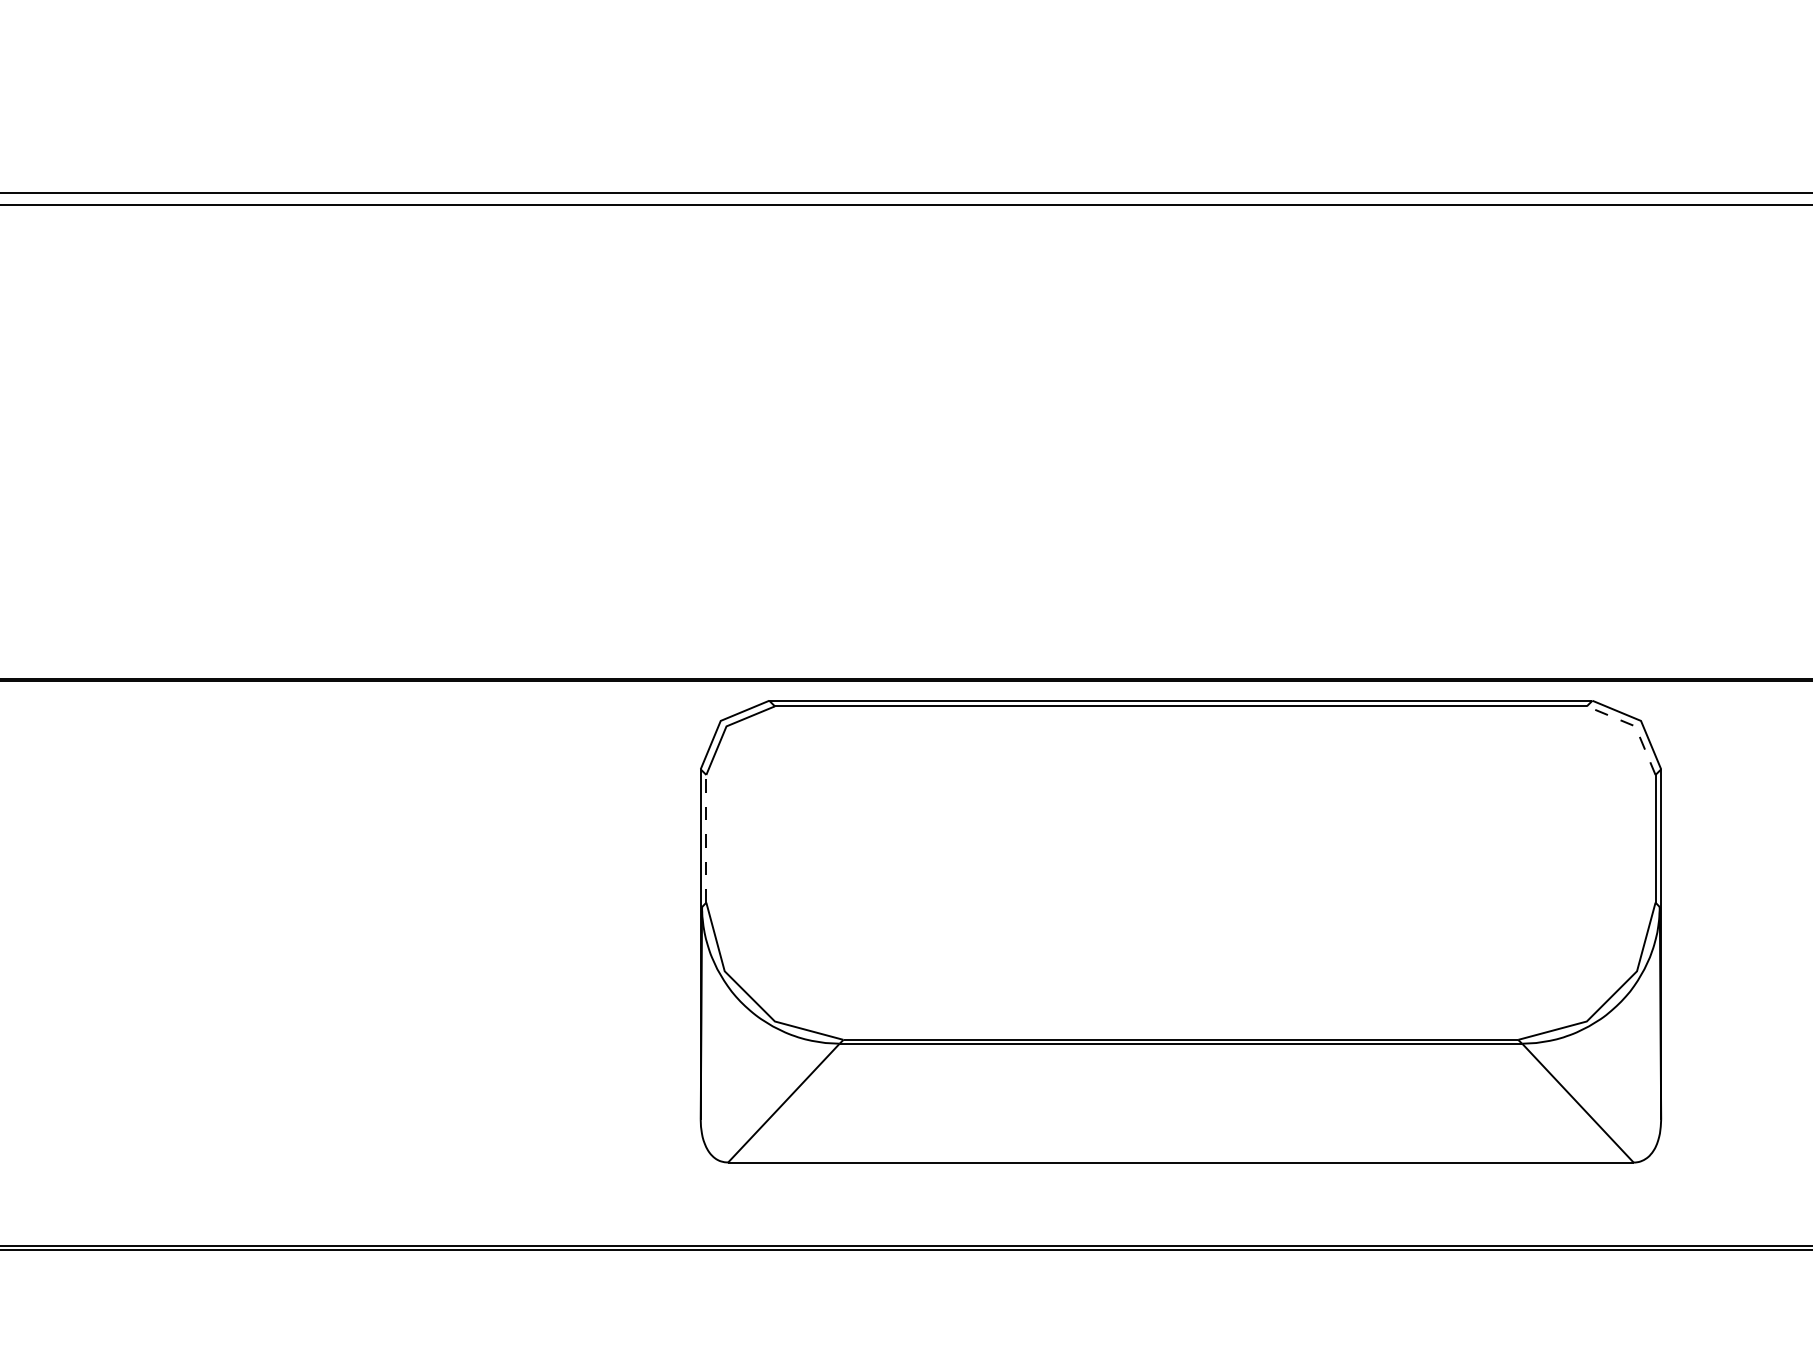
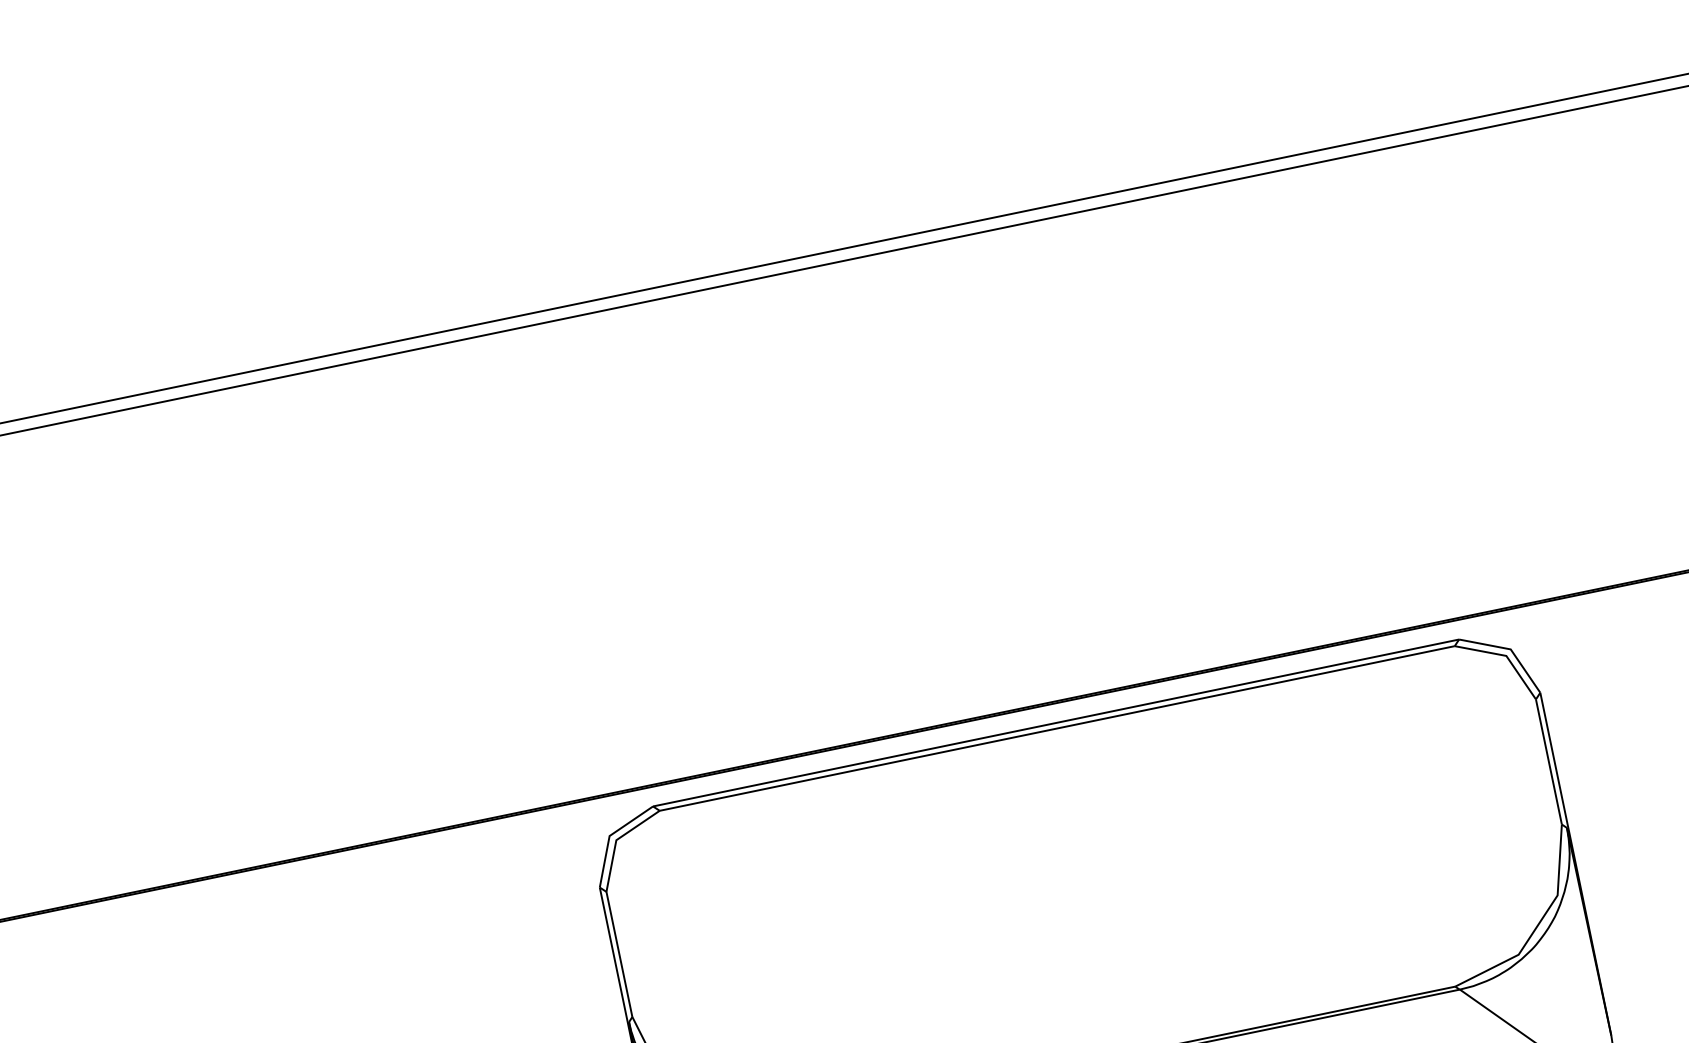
line: (1635, 726) -> (1506, 656), dashed -> solid
line: (706, 838) -> (619, 954), dashed -> solid

